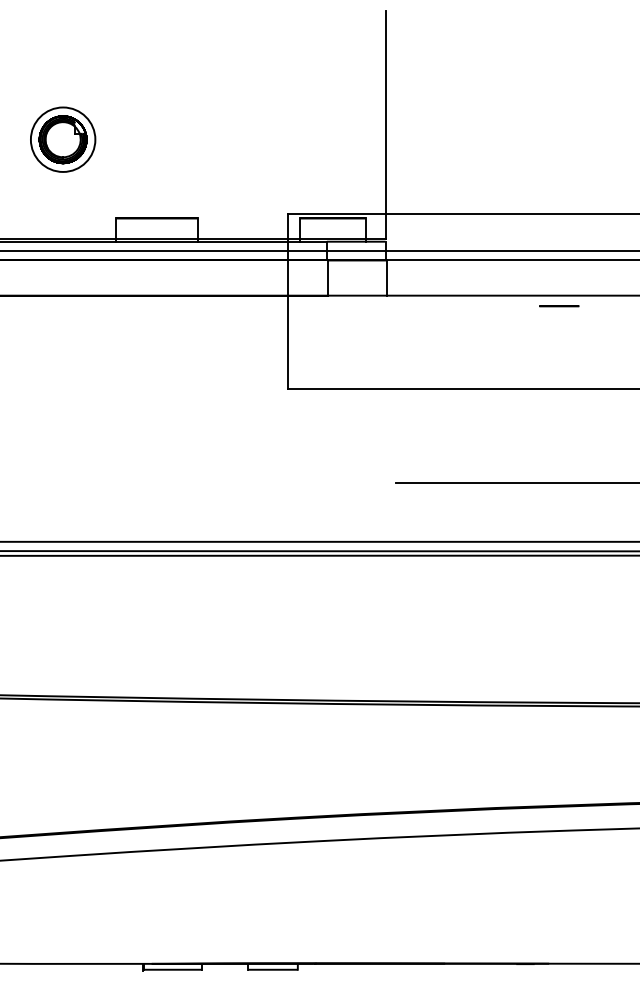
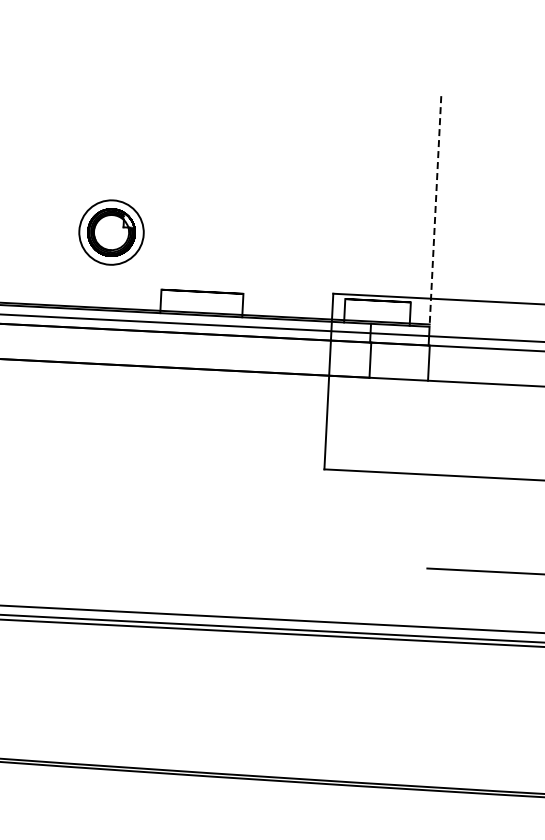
line: (385, 125) -> (435, 210), solid -> dashed
part: (63, 139) -> (111, 232), moved

